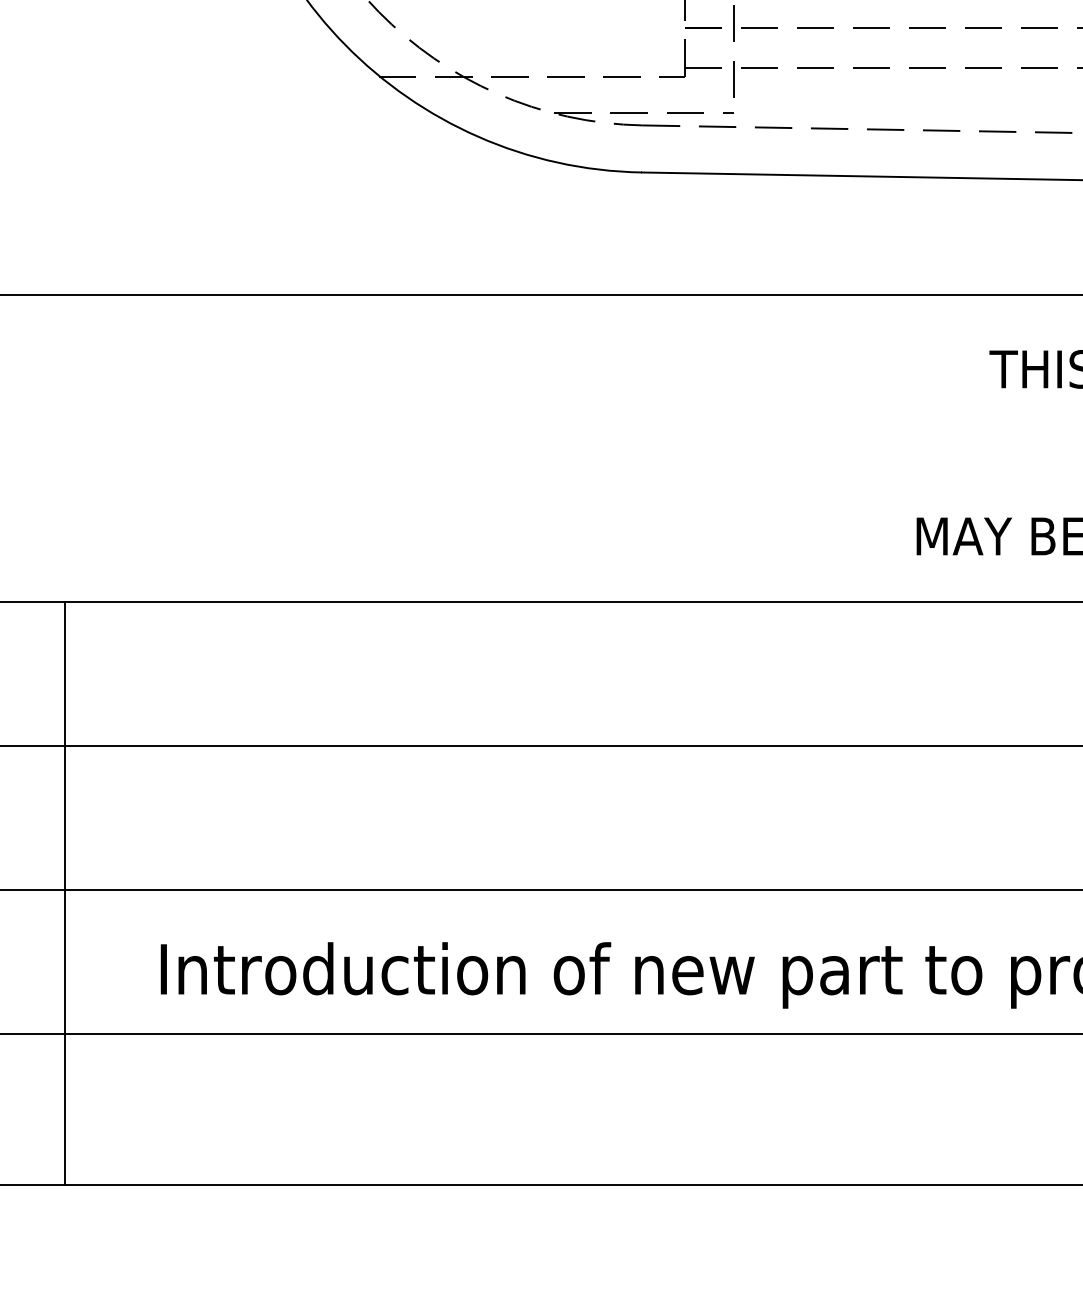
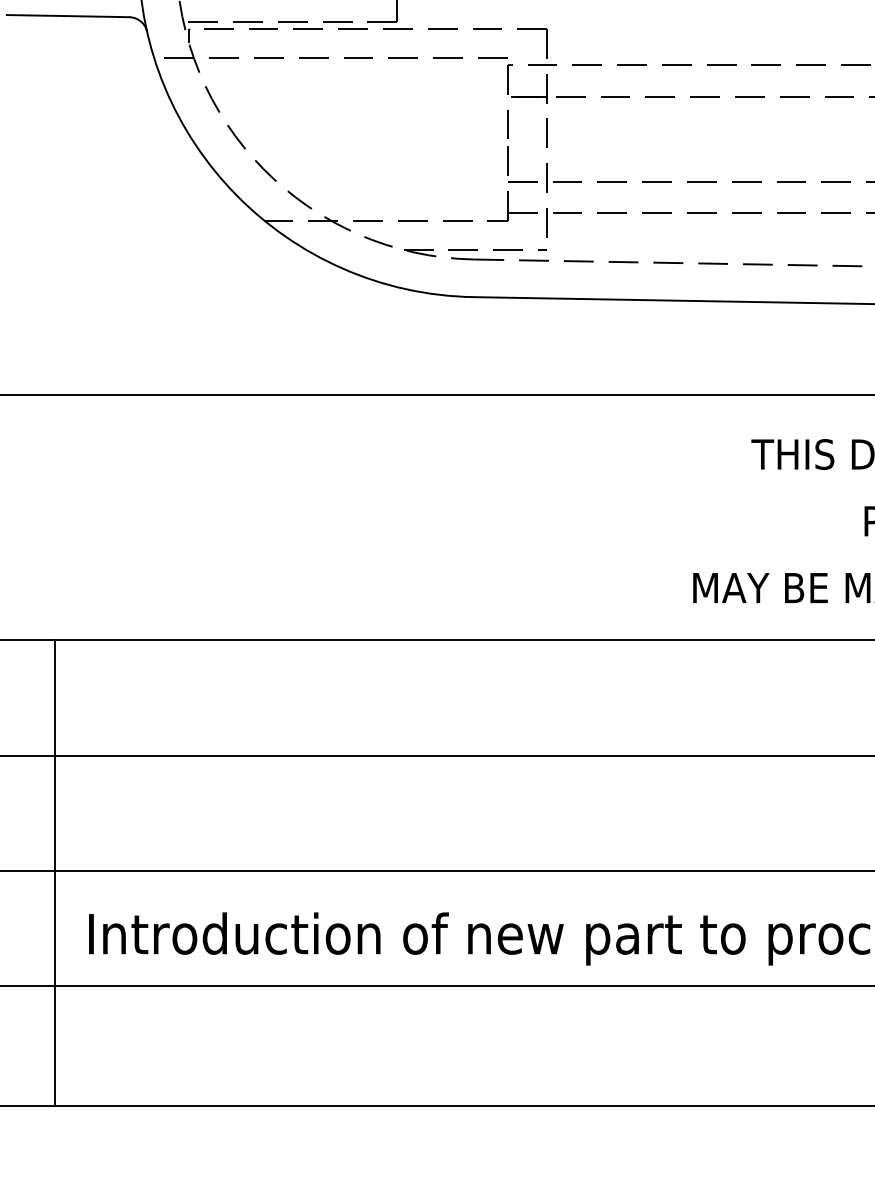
line: (65, 893) -> (55, 873), moved

